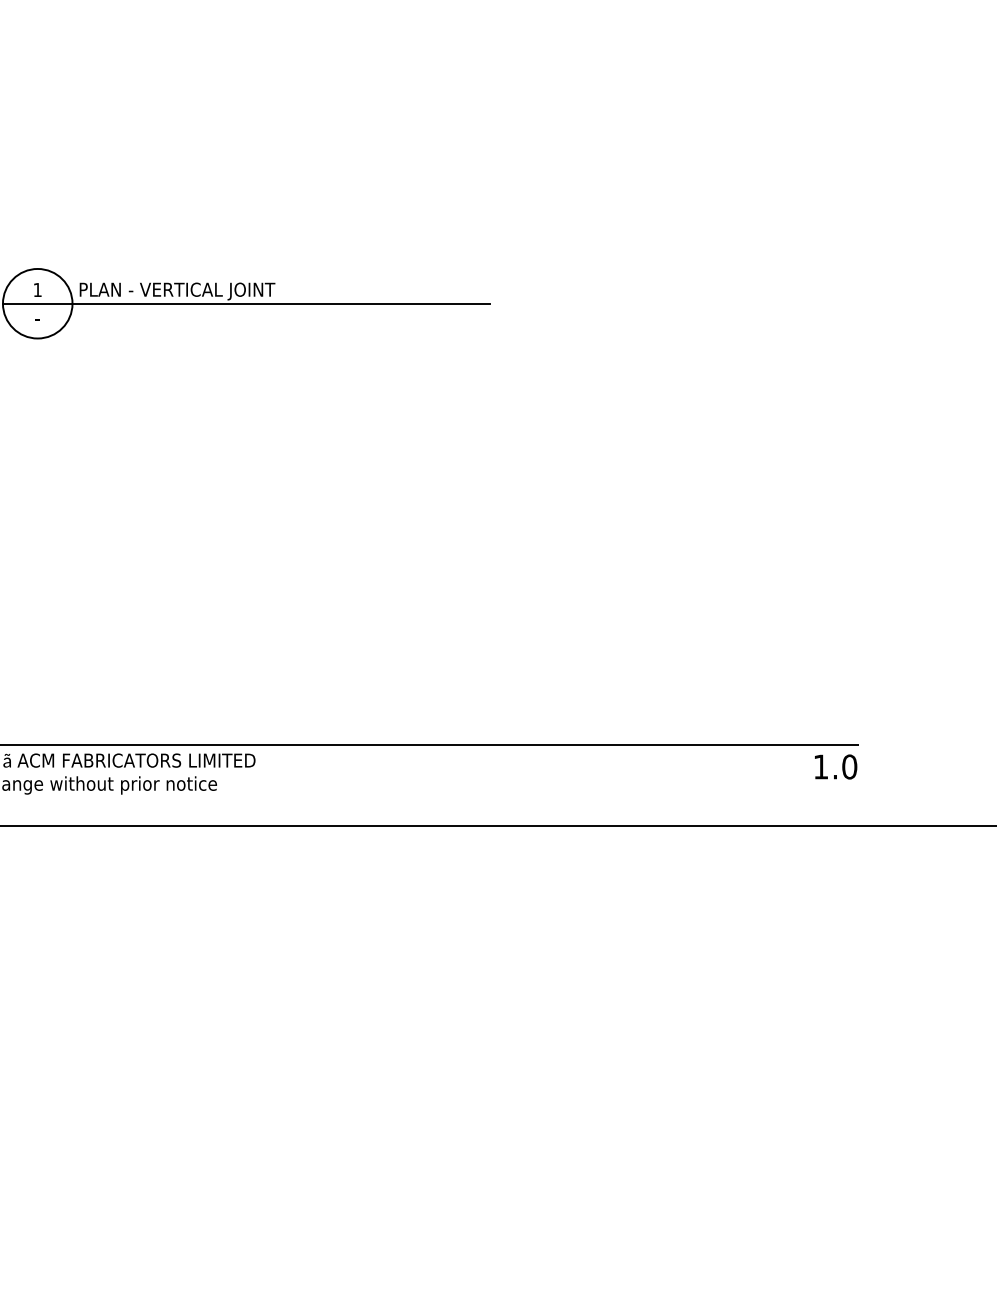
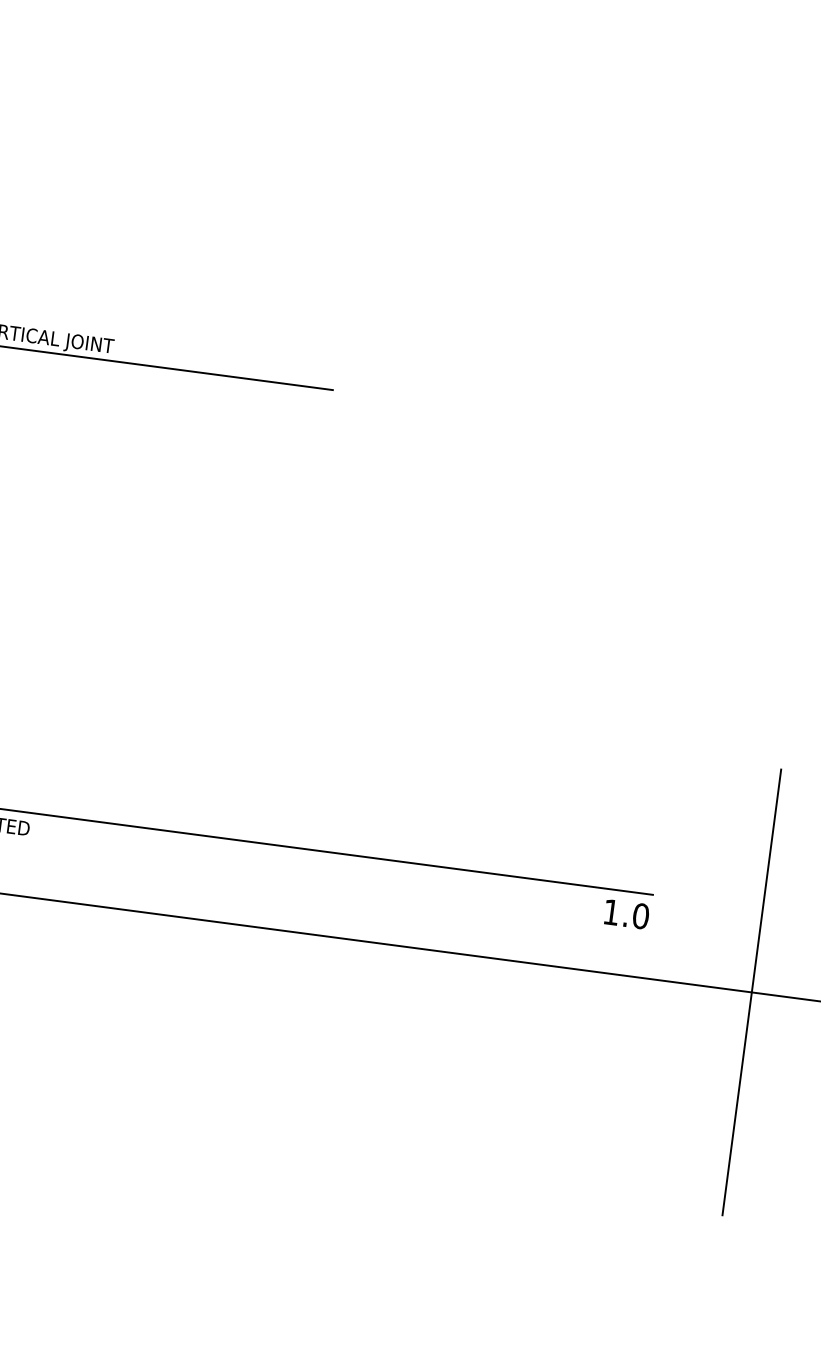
line: (965, 825) -> (752, 992), added

